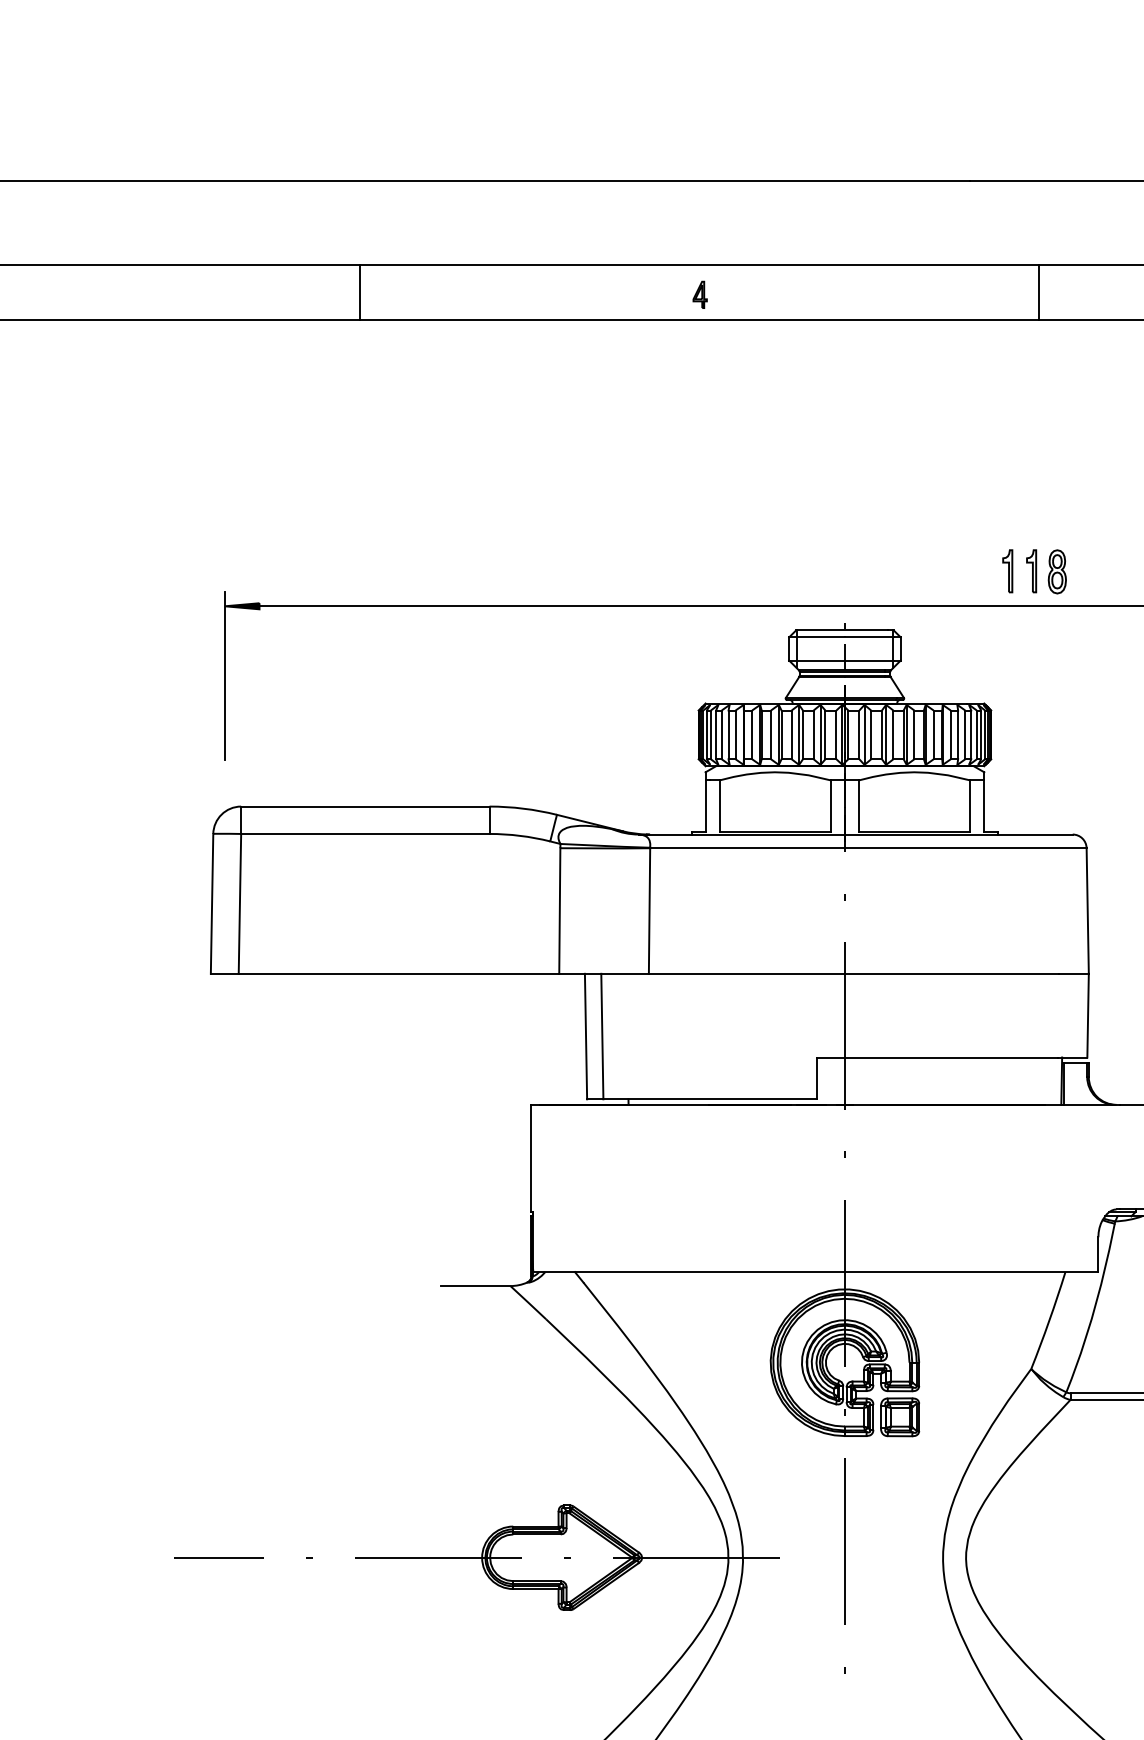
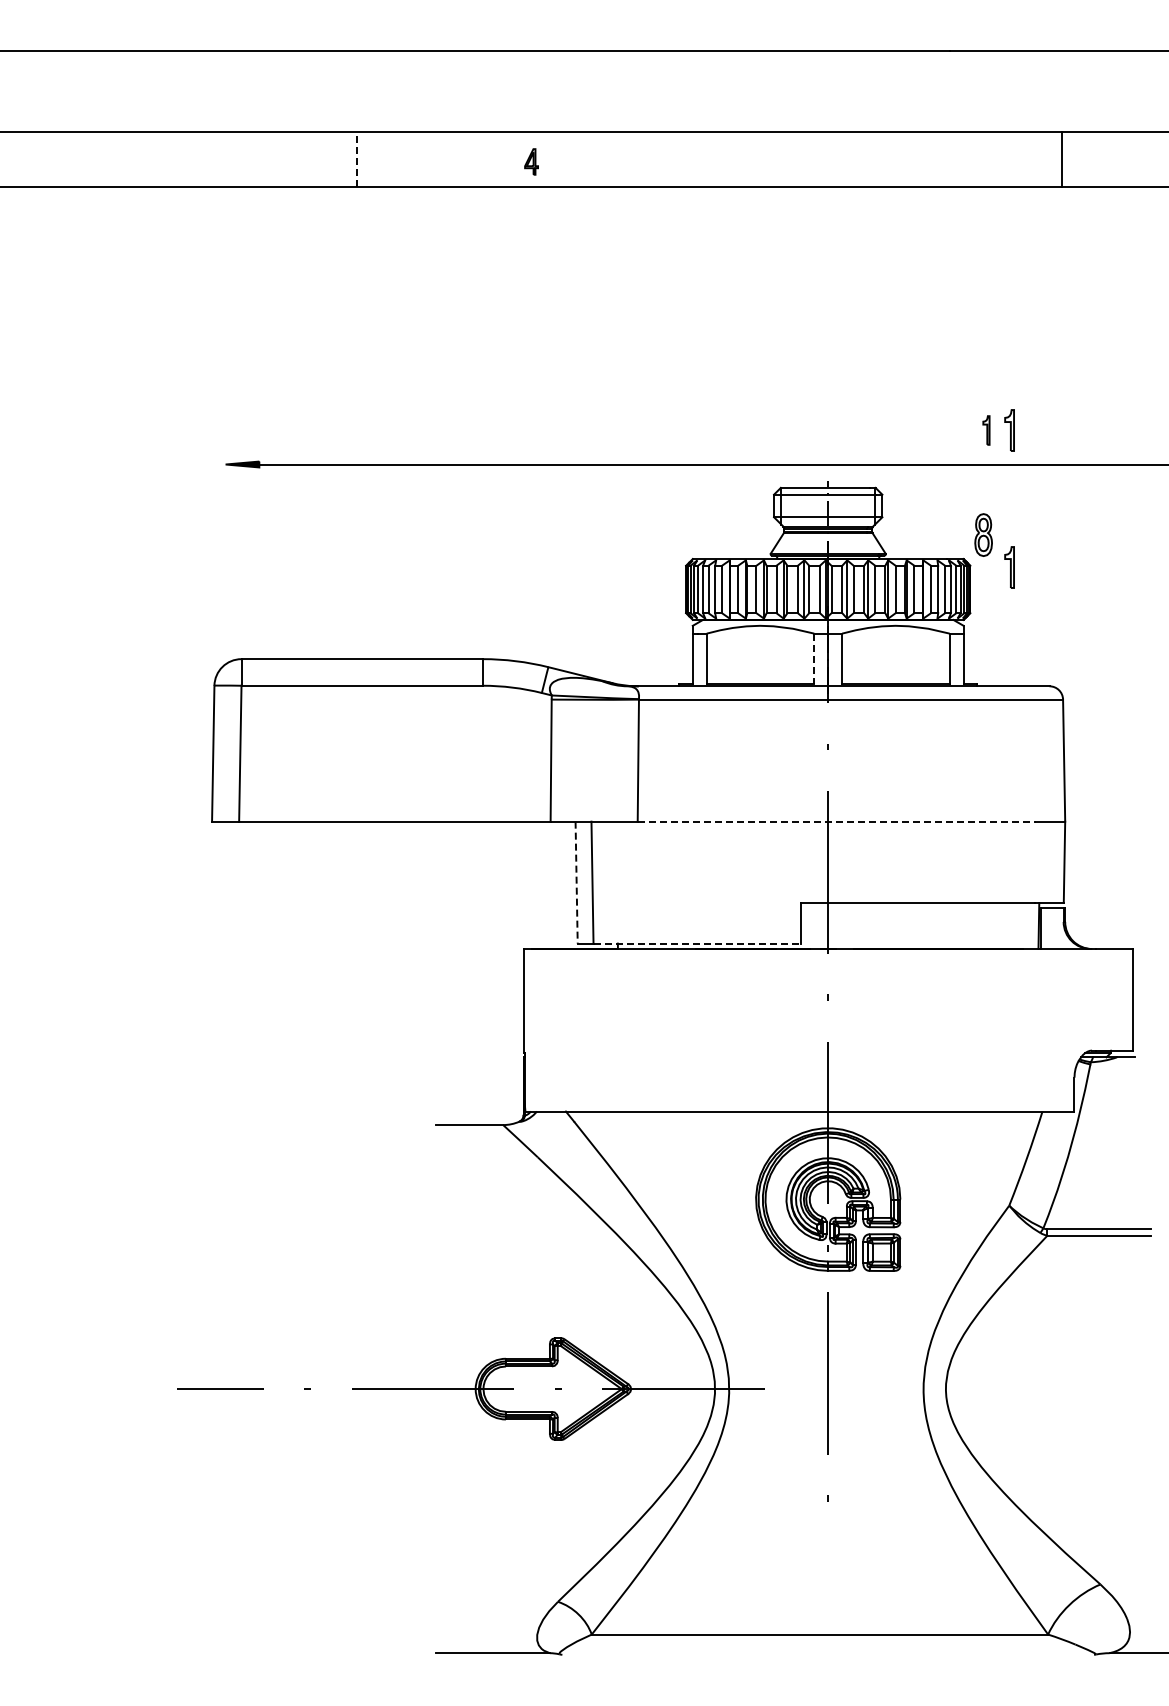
line: (360, 292) -> (357, 159), solid -> dashed
line: (1039, 292) -> (1062, 159), moved
part: (700, 294) -> (531, 161), moved
part: (1007, 571) -> (986, 430), size x0.7
part: (1057, 571) -> (983, 534), moved
line: (224, 675) -> (225, 531), removed
part: (1031, 712) -> (1009, 567), added
line: (830, 805) -> (814, 658), solid -> dashed
line: (854, 973) -> (837, 821), solid -> dashed
line: (585, 1036) -> (576, 882), solid -> dashed
line: (710, 1099) -> (697, 943), solid -> dashed

